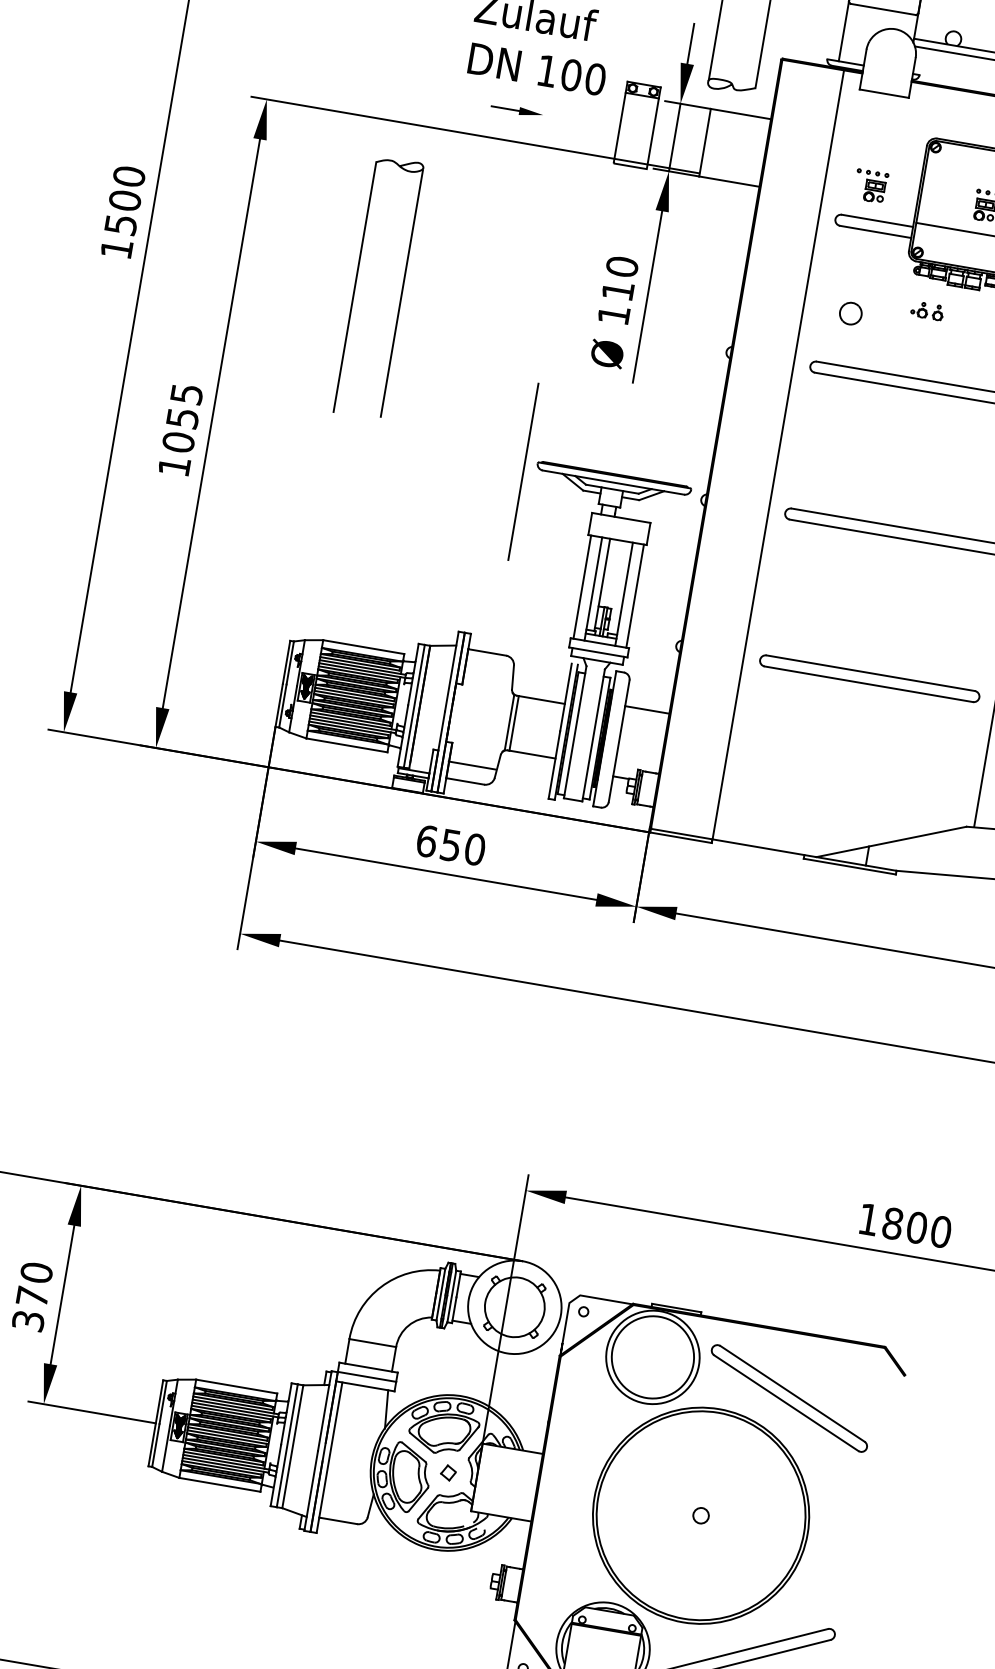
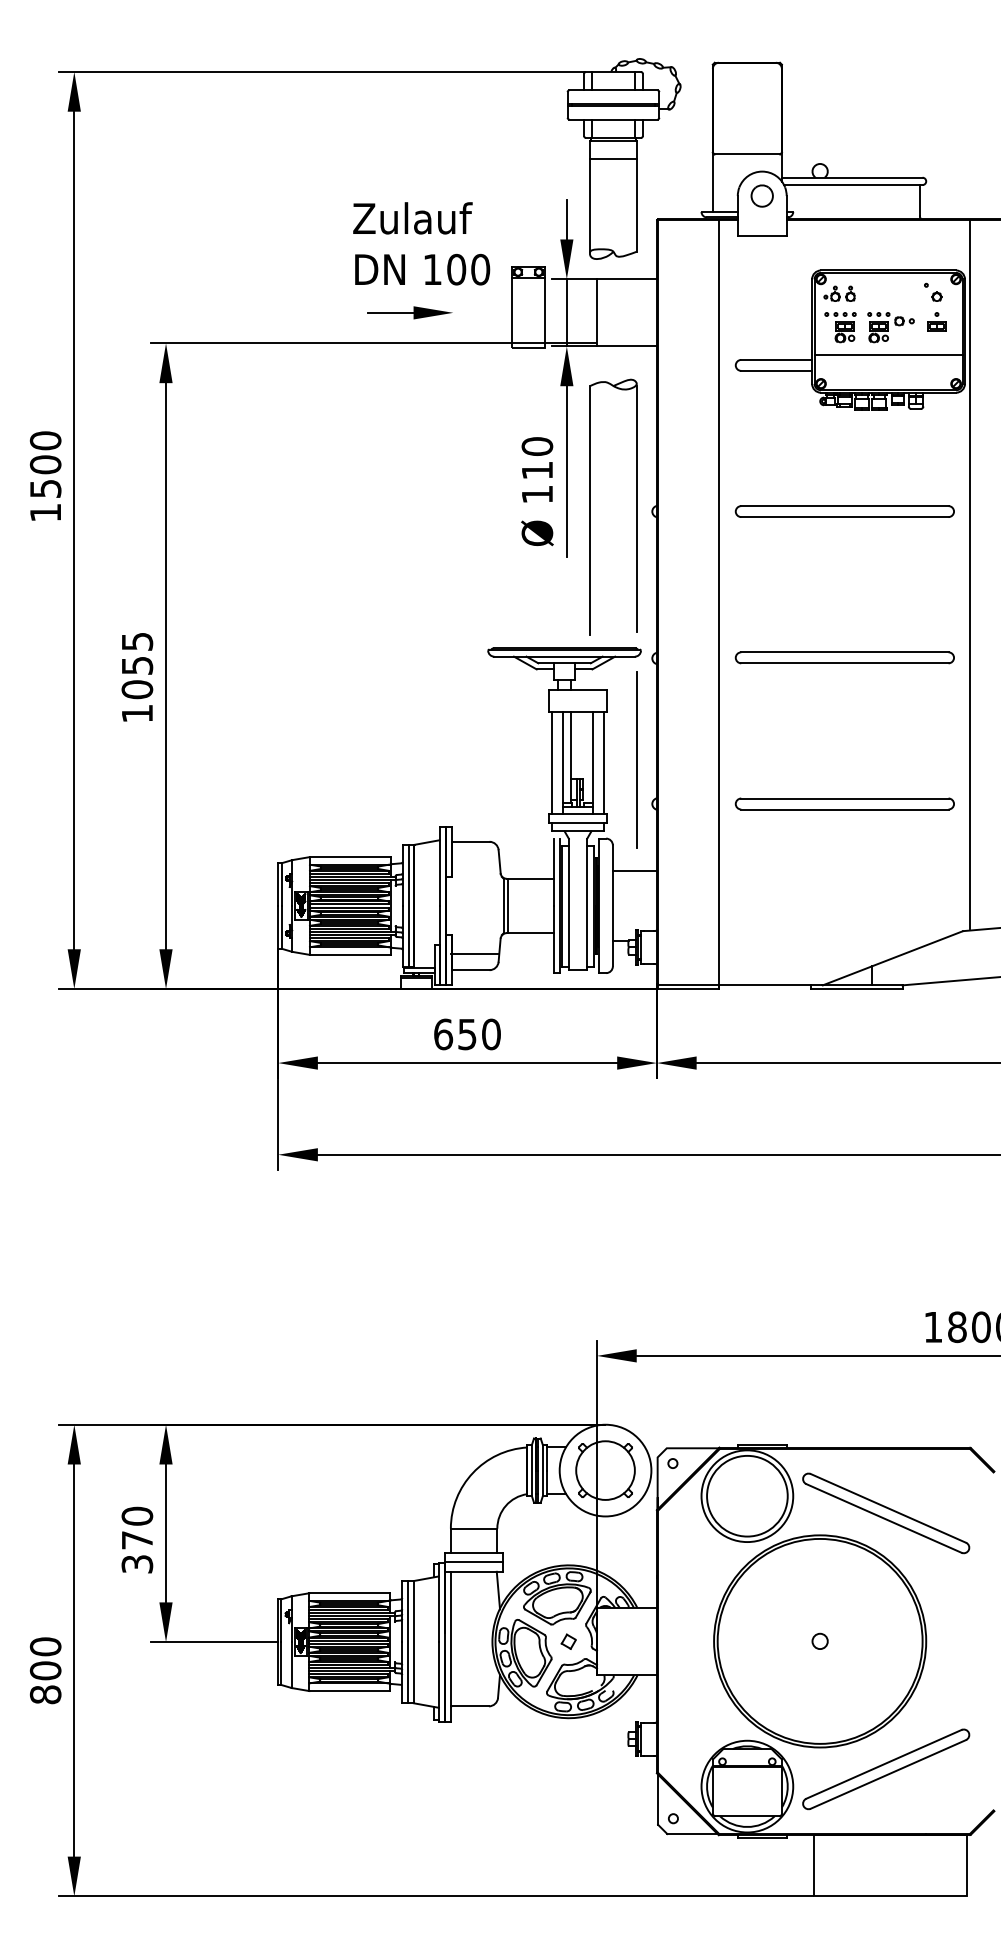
part: (516, 110) -> (409, 312), size x1.67
part: (870, 186) -> (840, 327), moved
part: (355, 283) -> (590, 506), moved
part: (927, 310) -> (839, 293), moved
part: (850, 312) -> (761, 195), moved
line: (523, 471) -> (636, 759), moved

